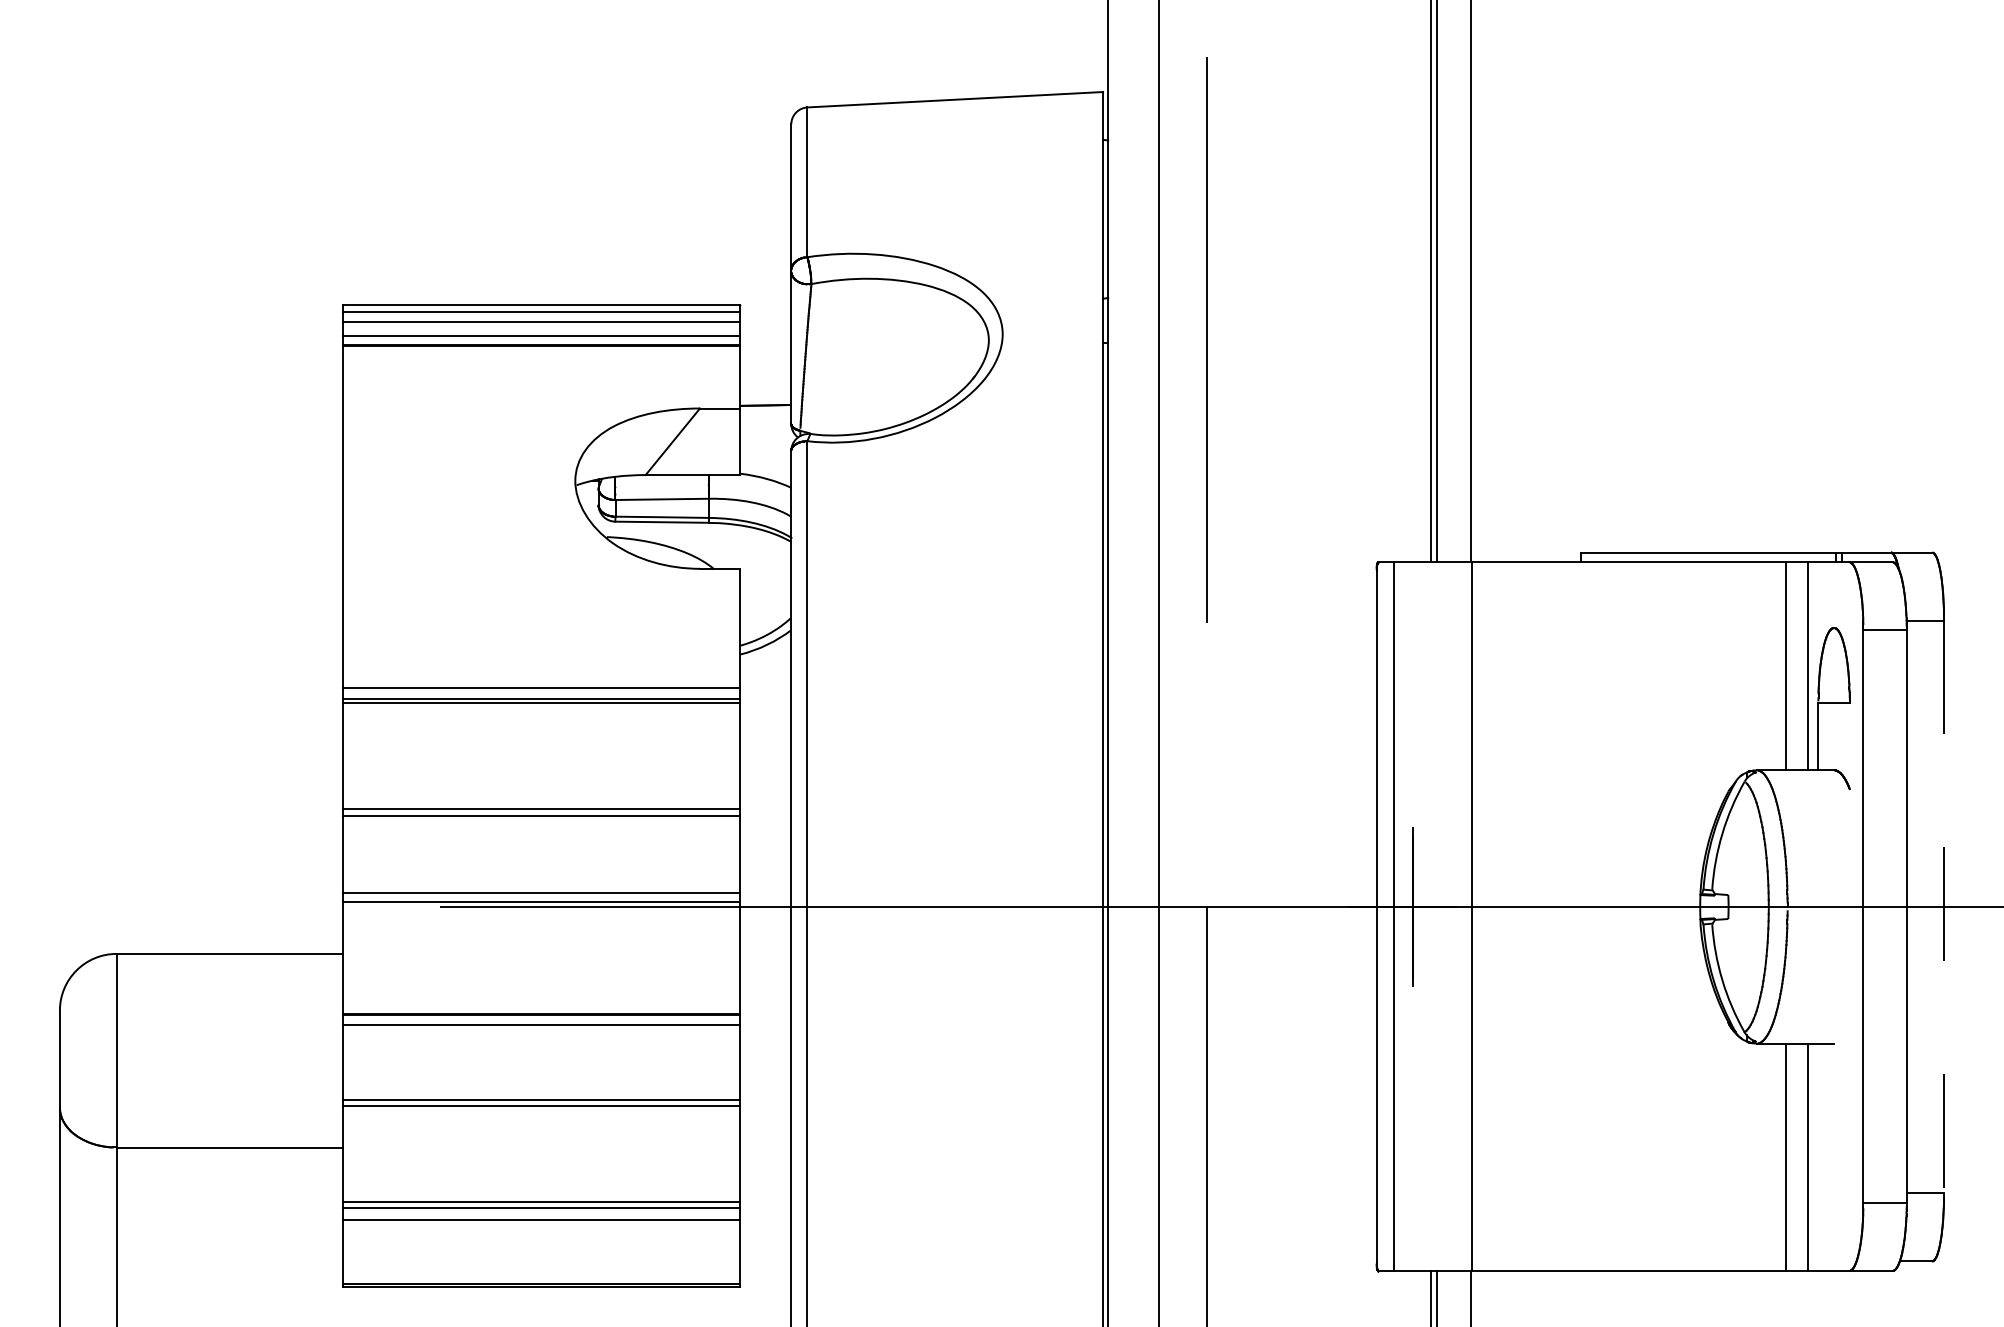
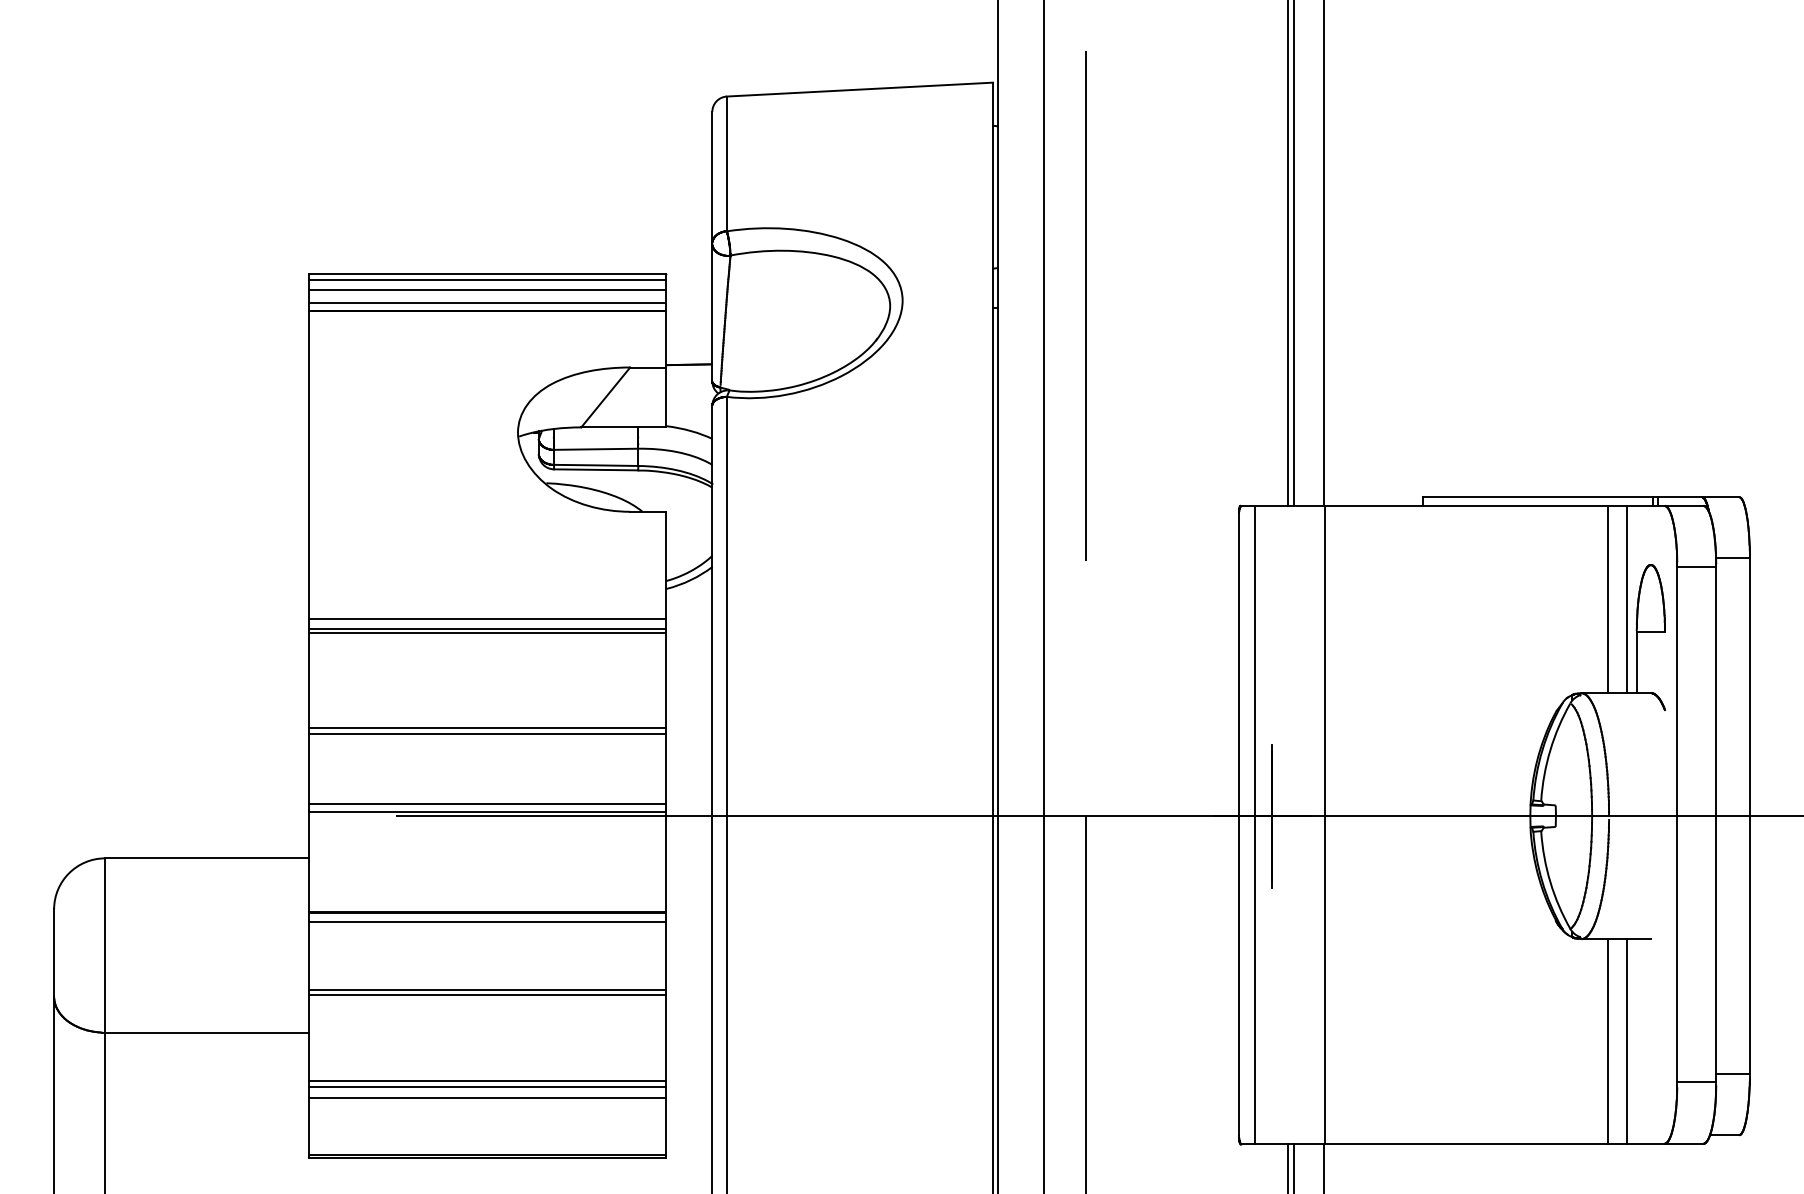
line: (1943, 907) -> (1749, 816), dashed -> solid

